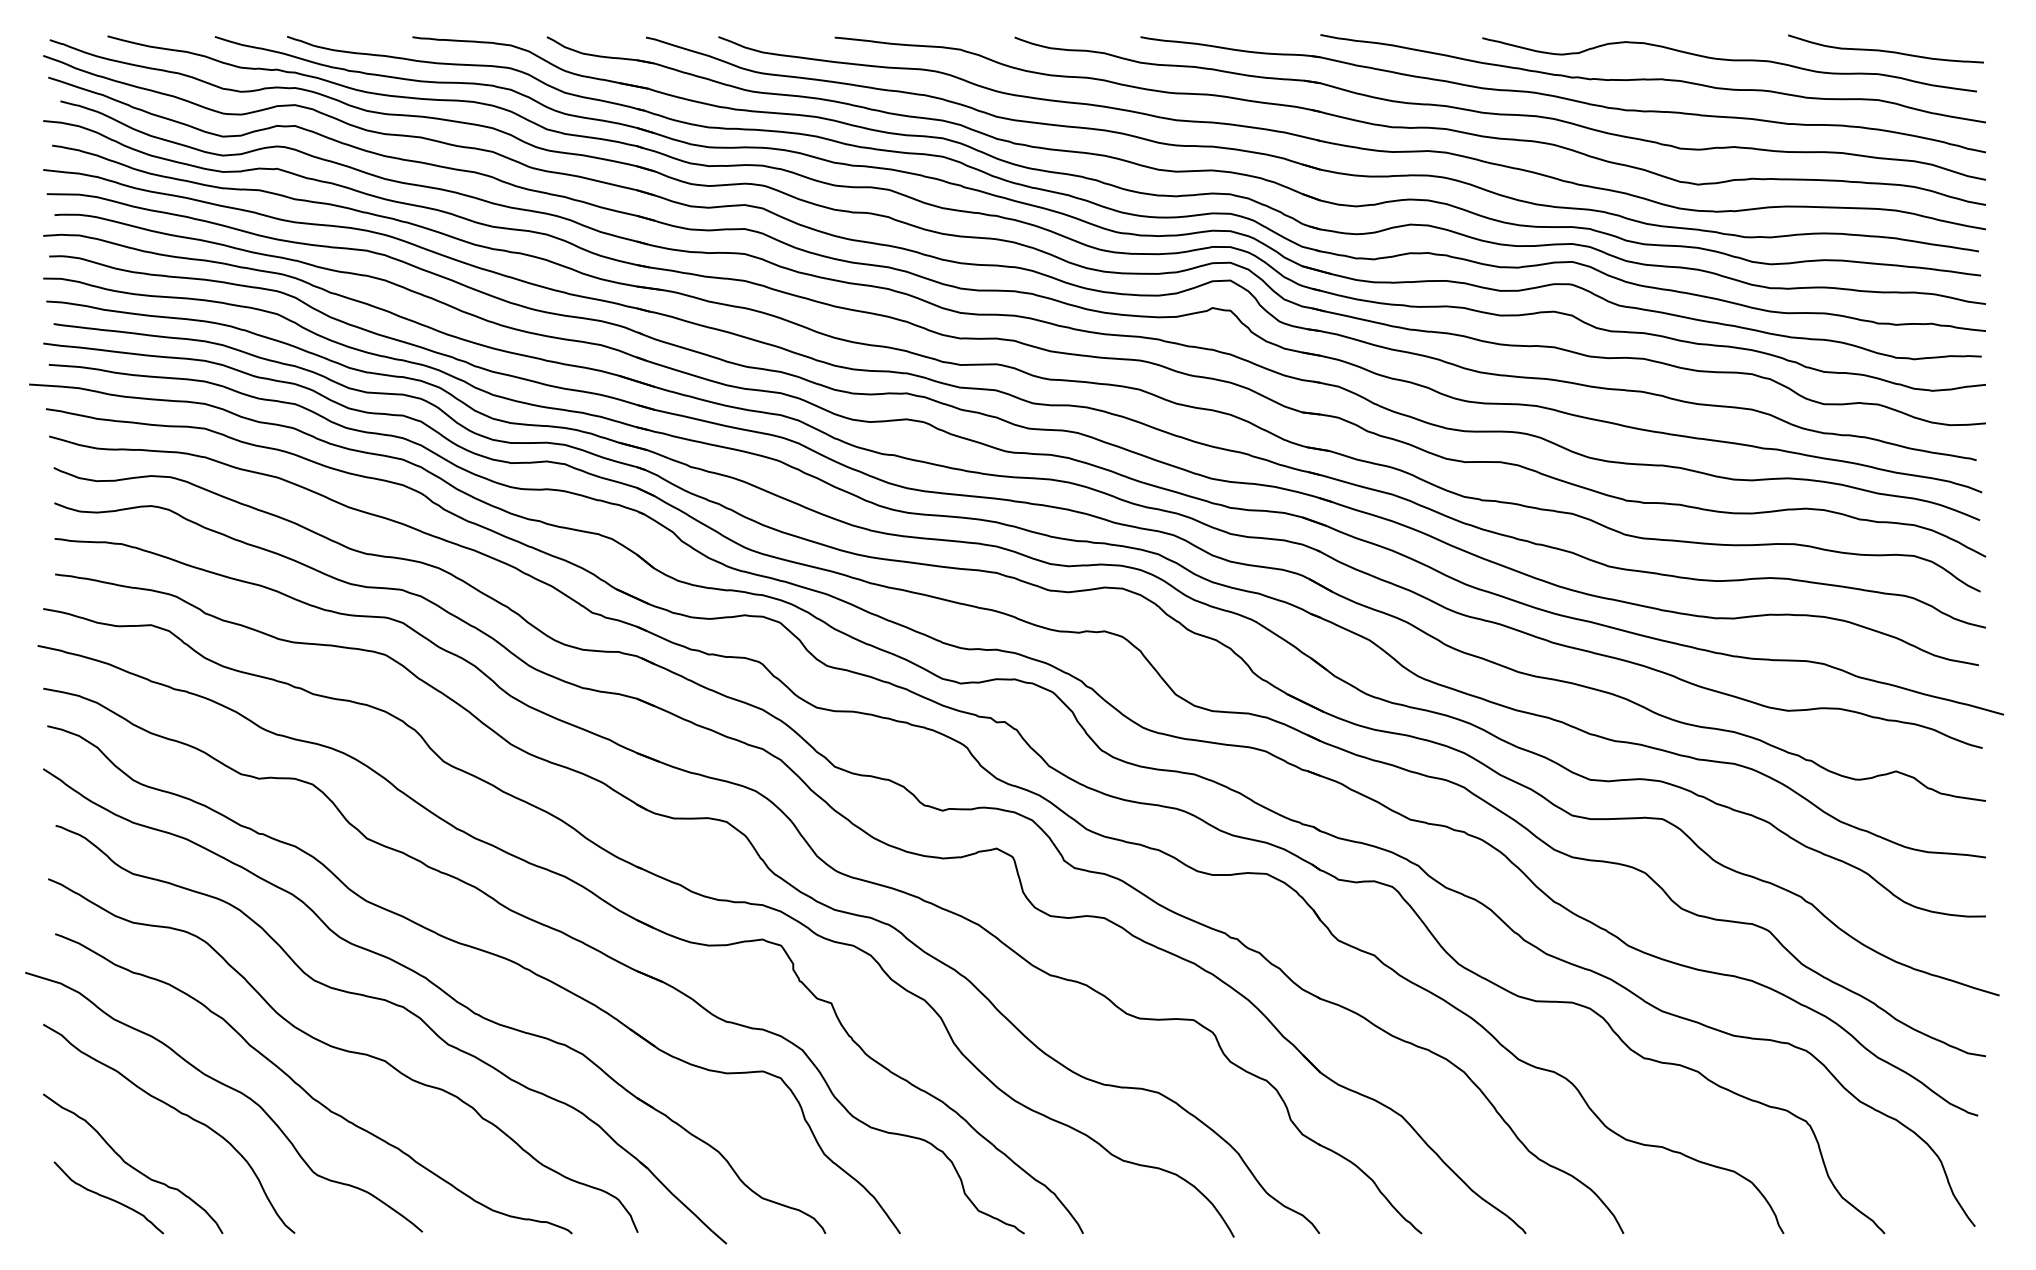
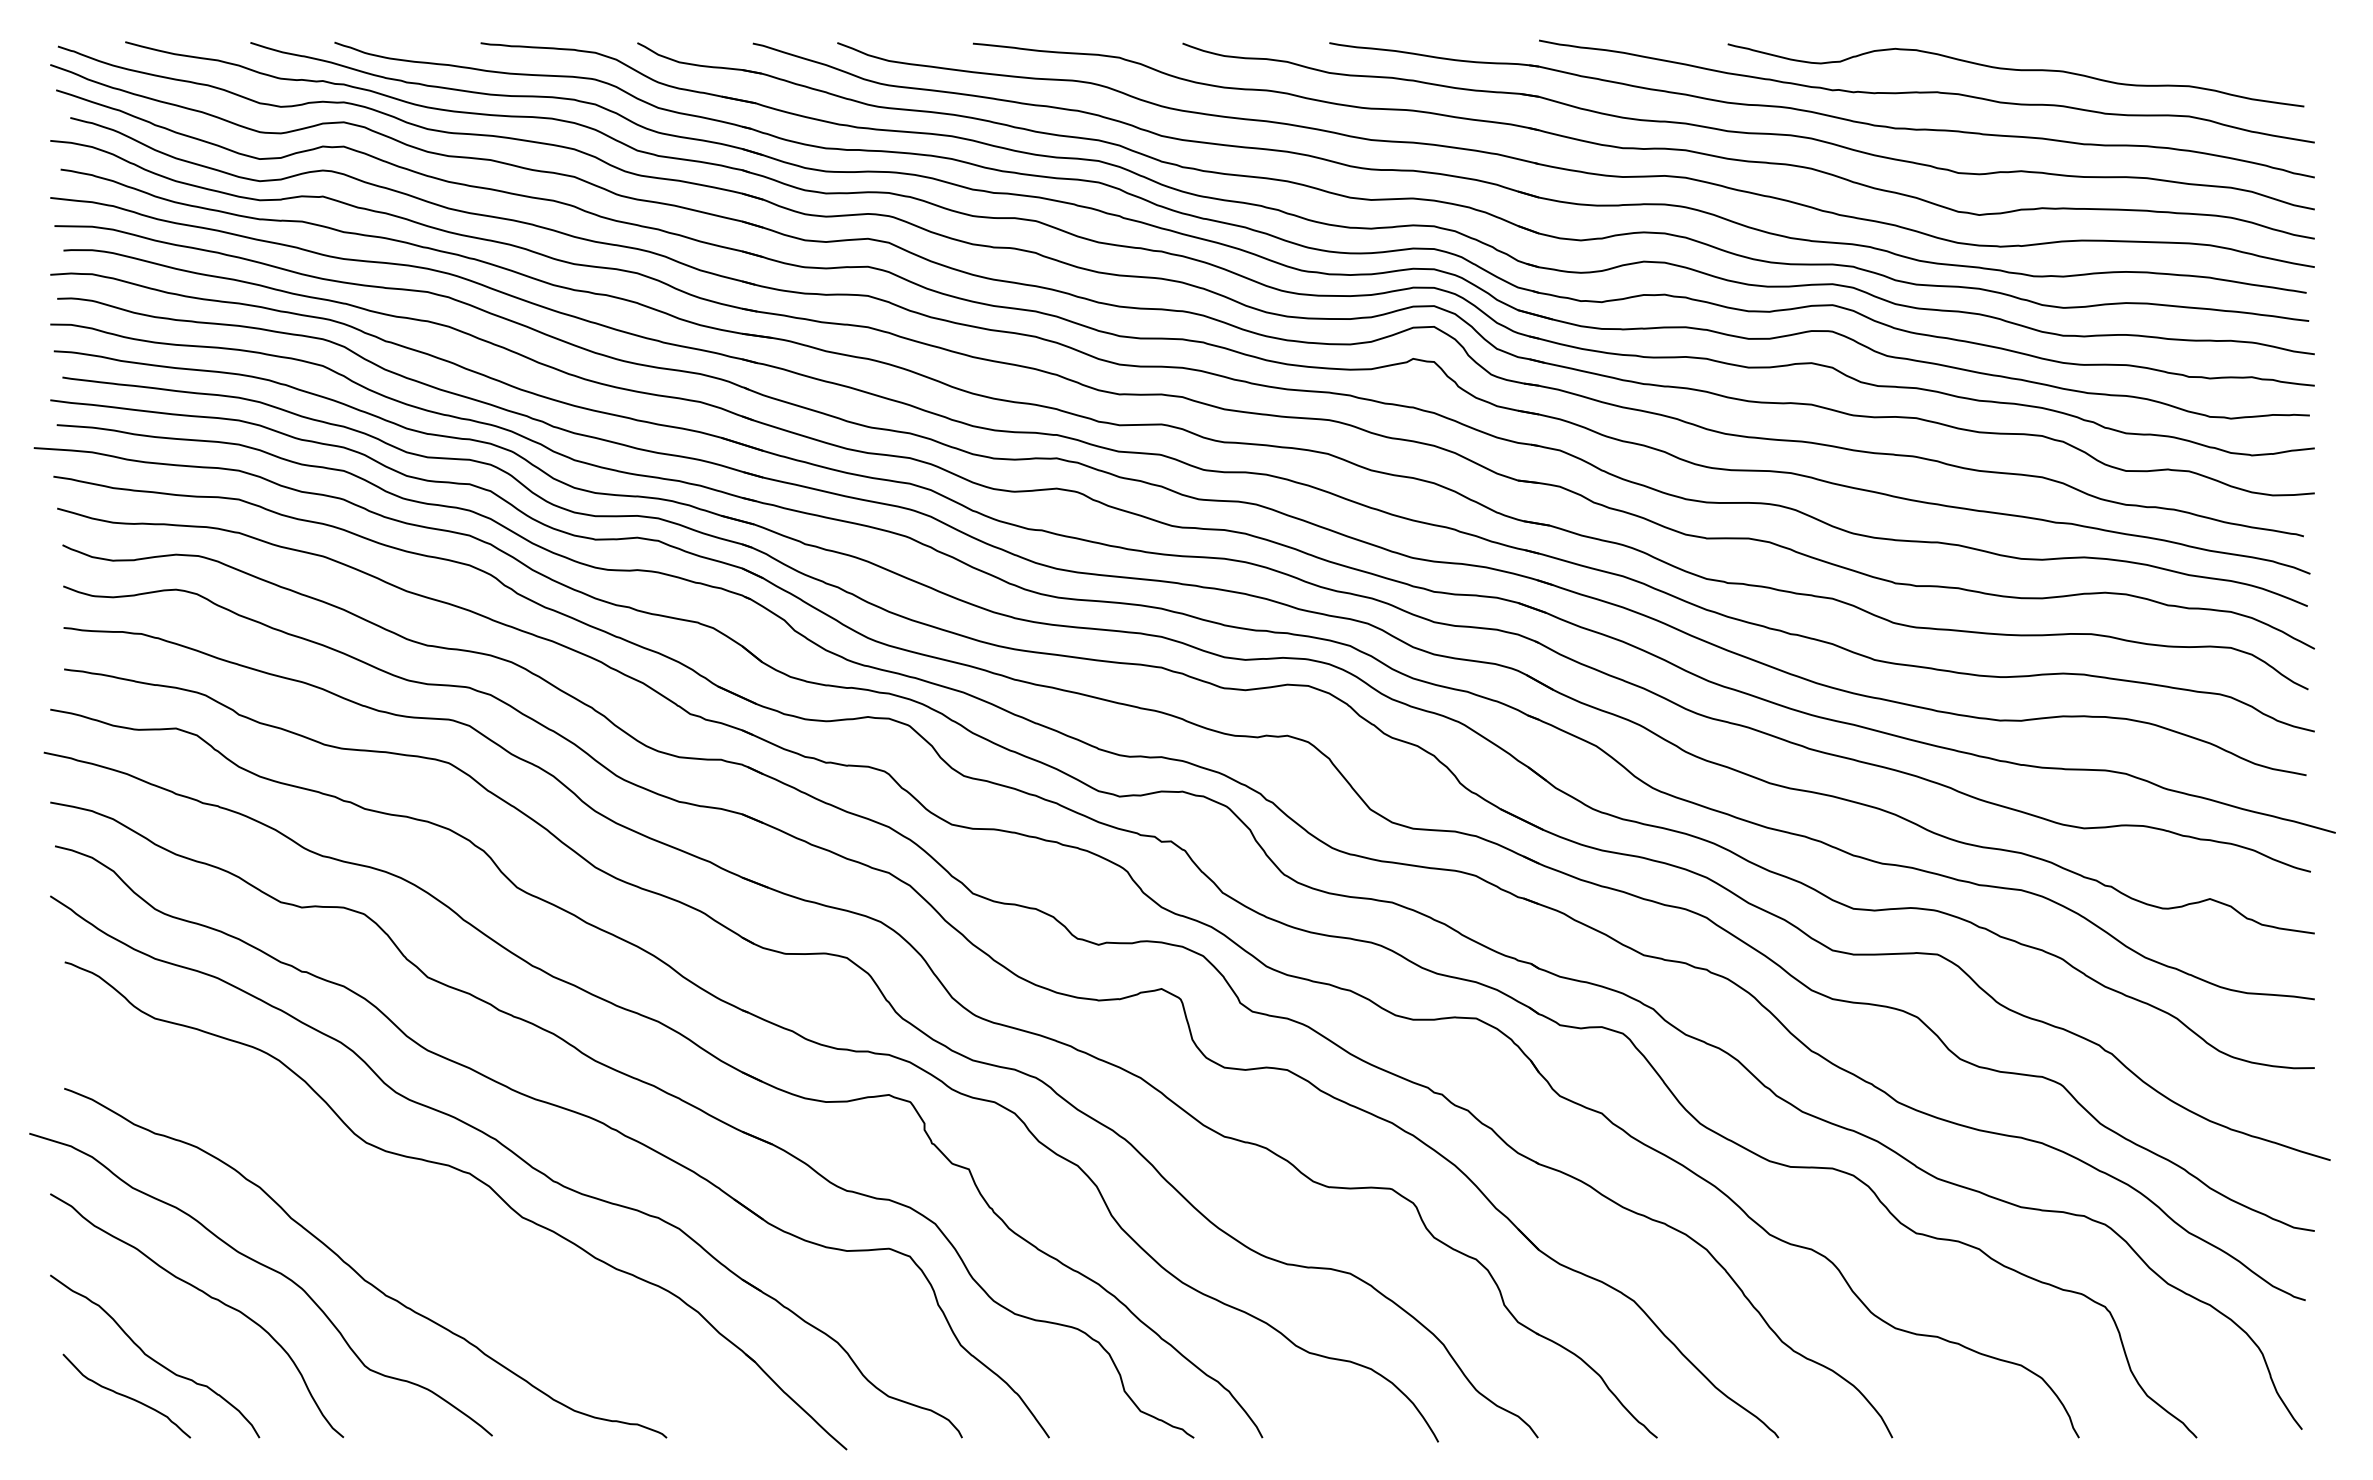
curve: (1886, 50) -> (2198, 58), removed
curve: (344, 1051) -> (401, 1225), removed

